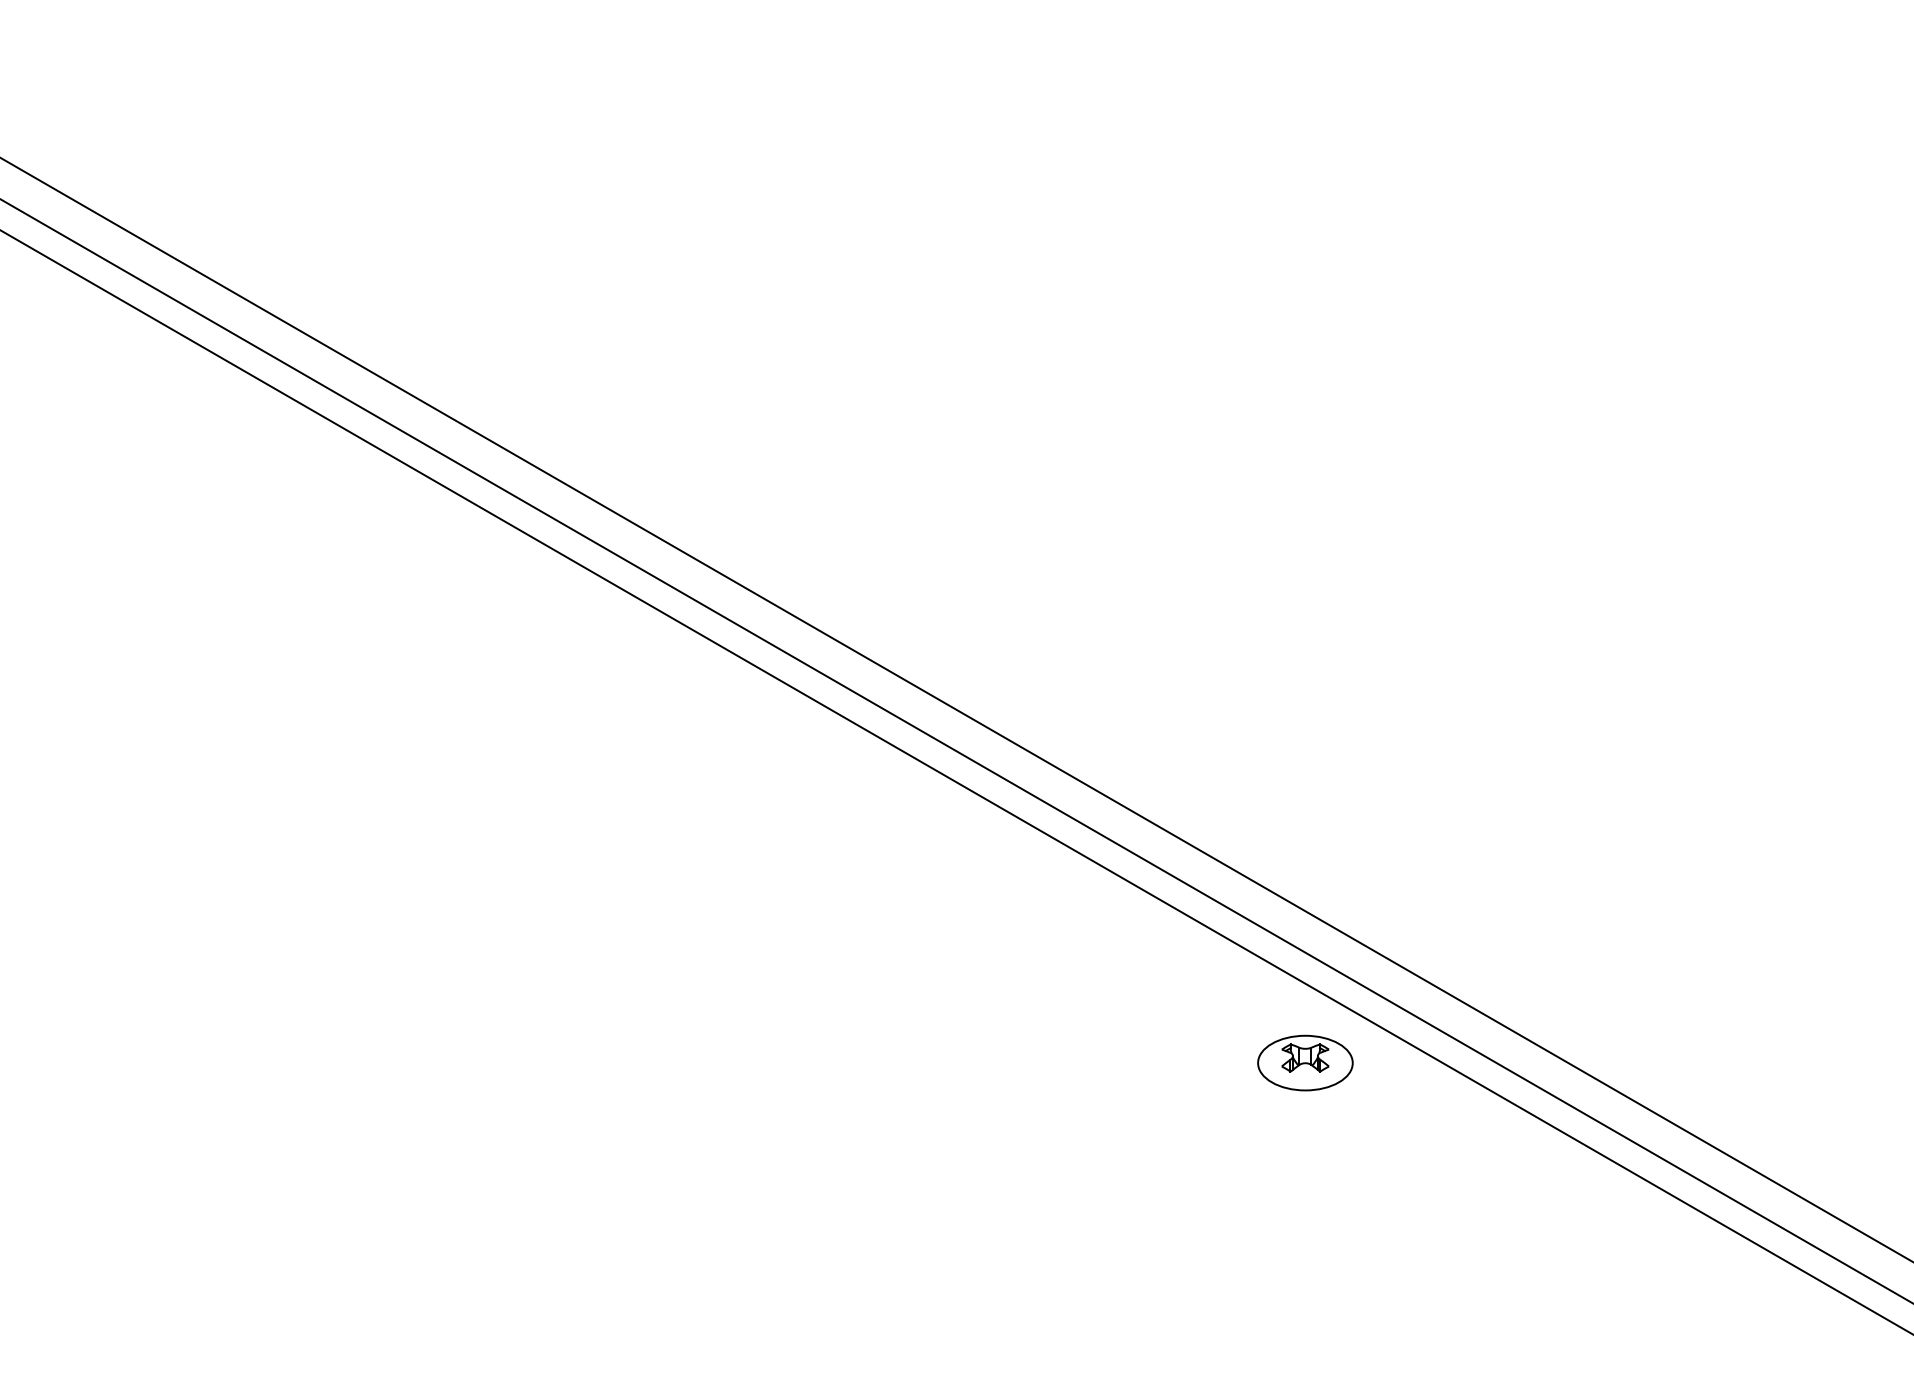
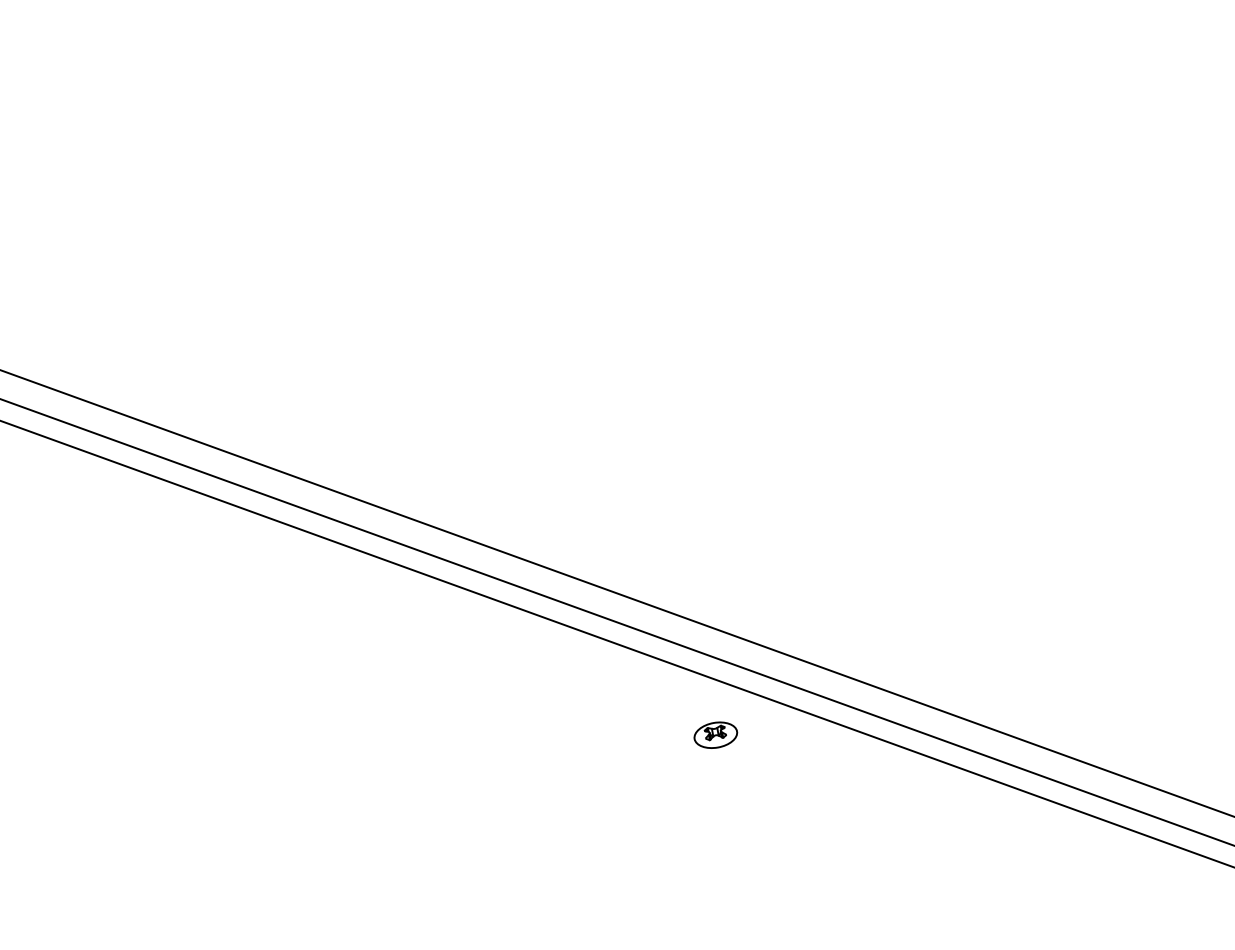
part: (1305, 1062) -> (715, 734), size x0.6

